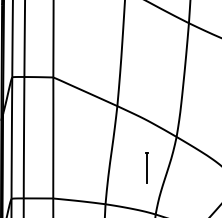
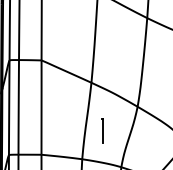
line: (146, 167) -> (102, 130), moved

